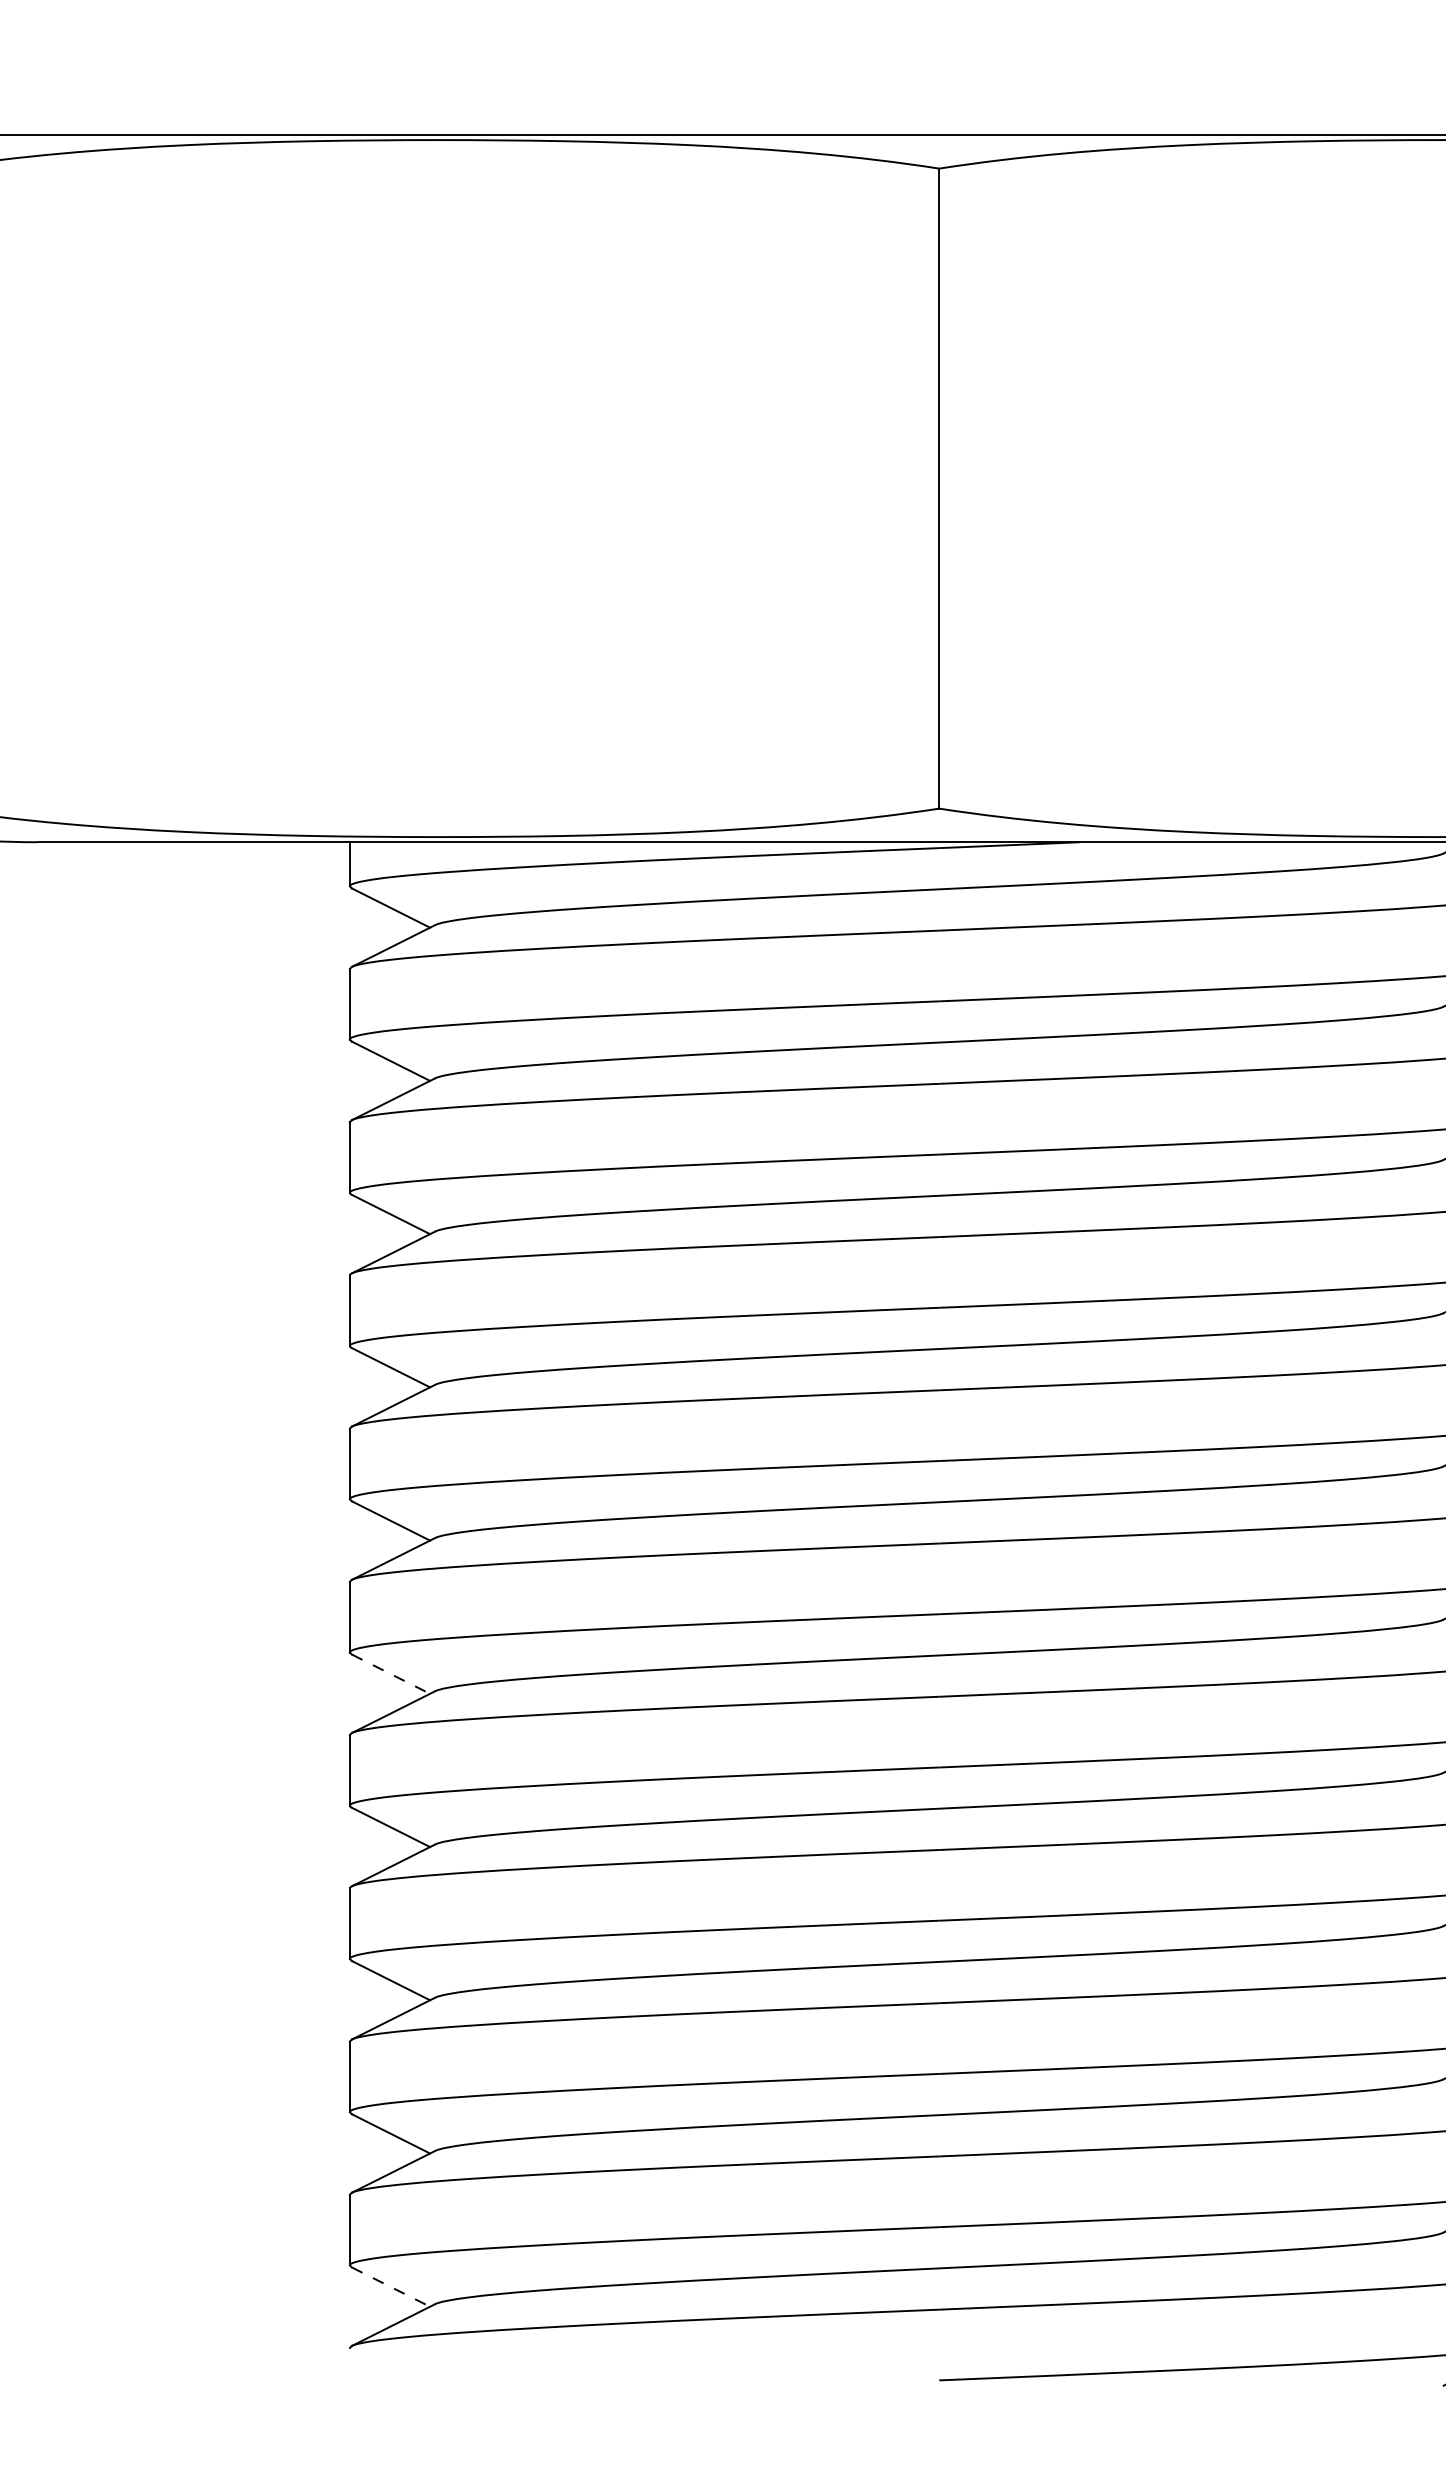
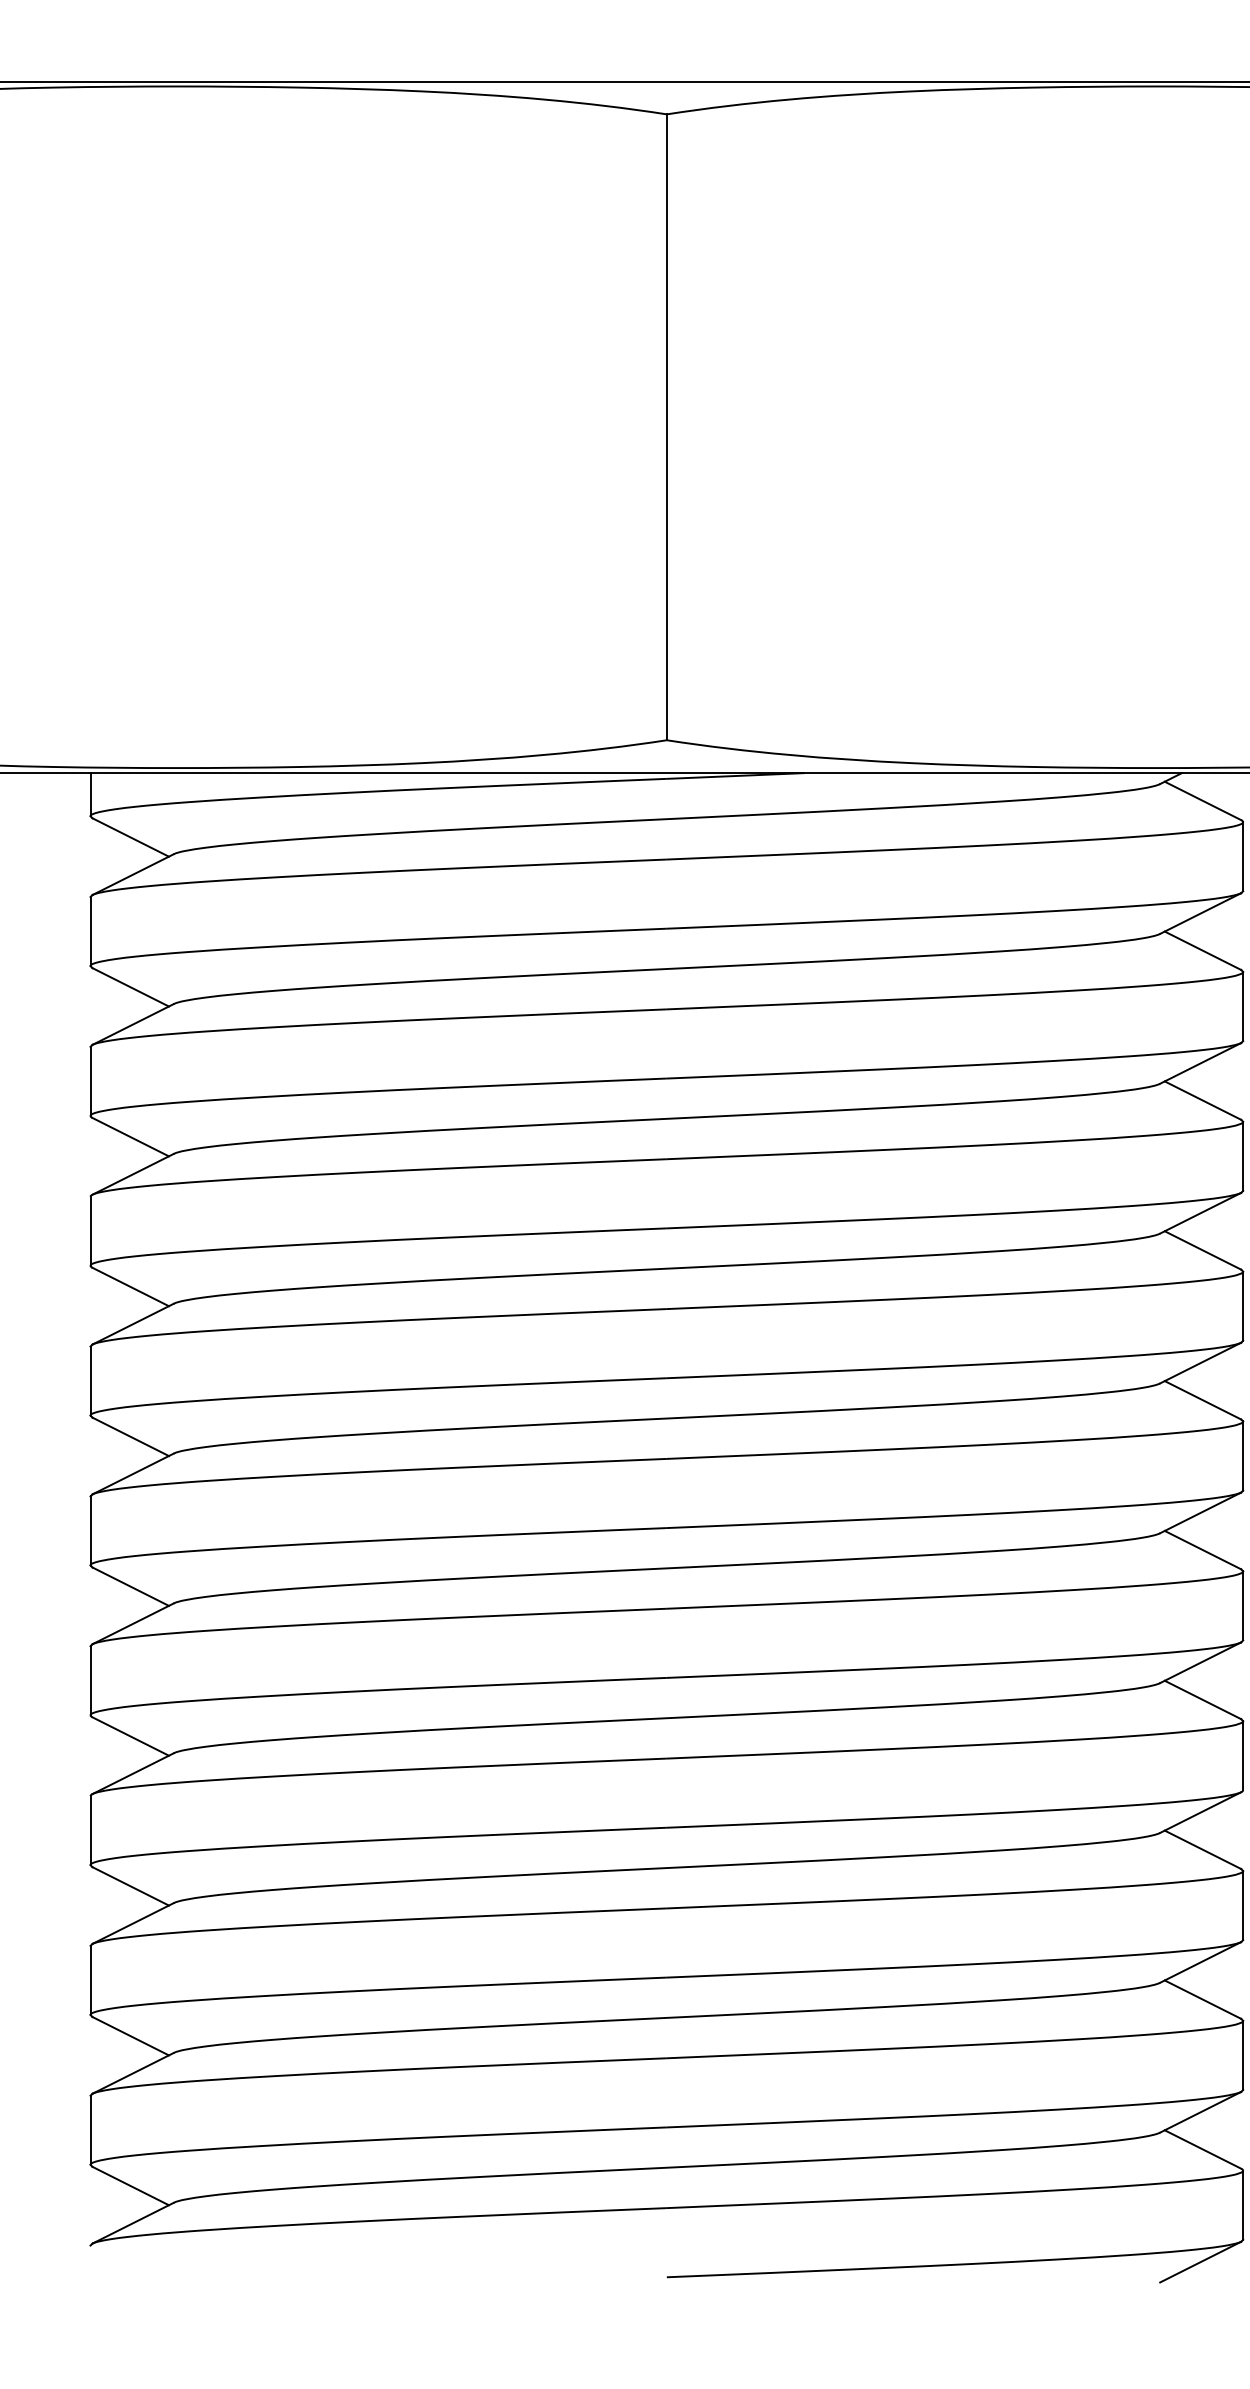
line: (391, 1674) -> (131, 1586), dashed -> solid
line: (391, 2287) -> (131, 2186), dashed -> solid

